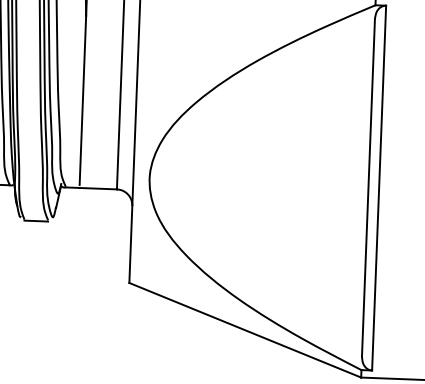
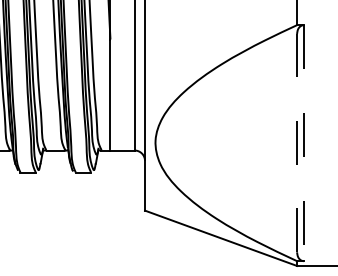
line: (369, 186) -> (297, 142), solid -> dashed
line: (378, 188) -> (303, 143), solid -> dashed

